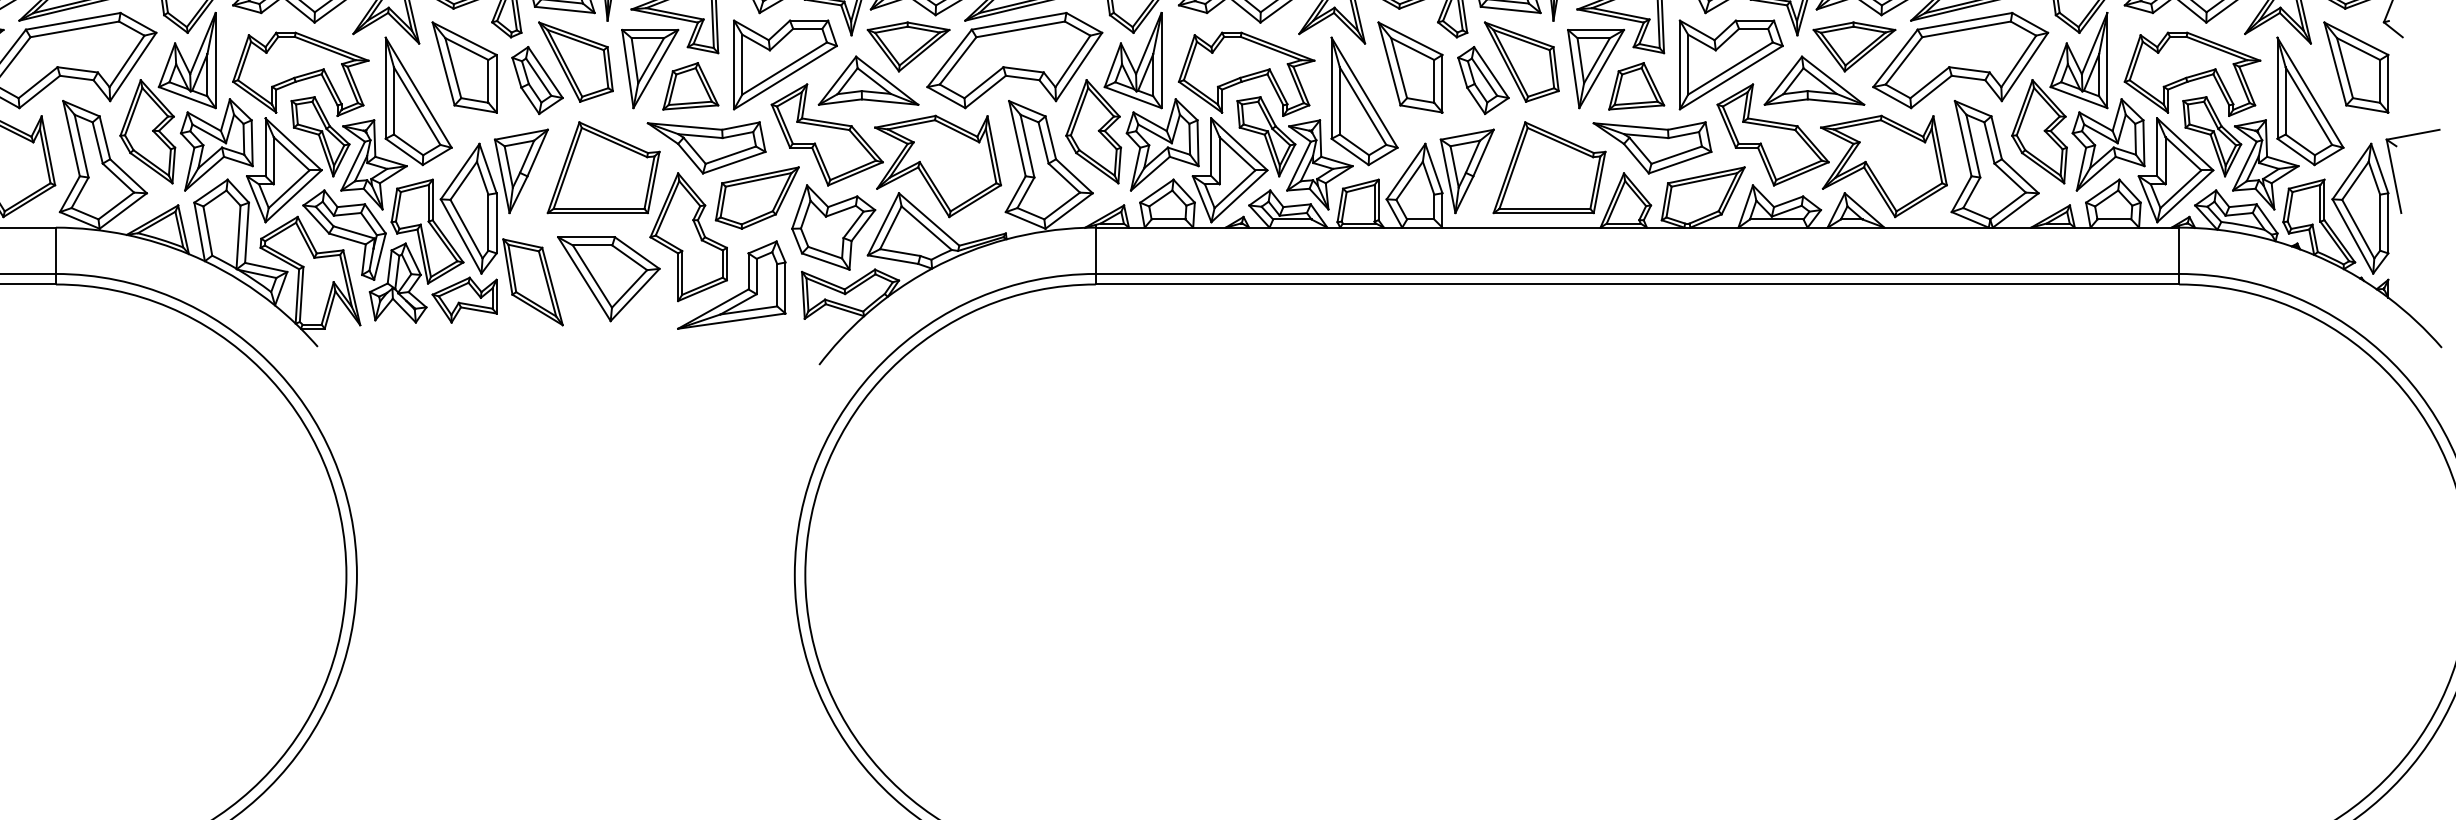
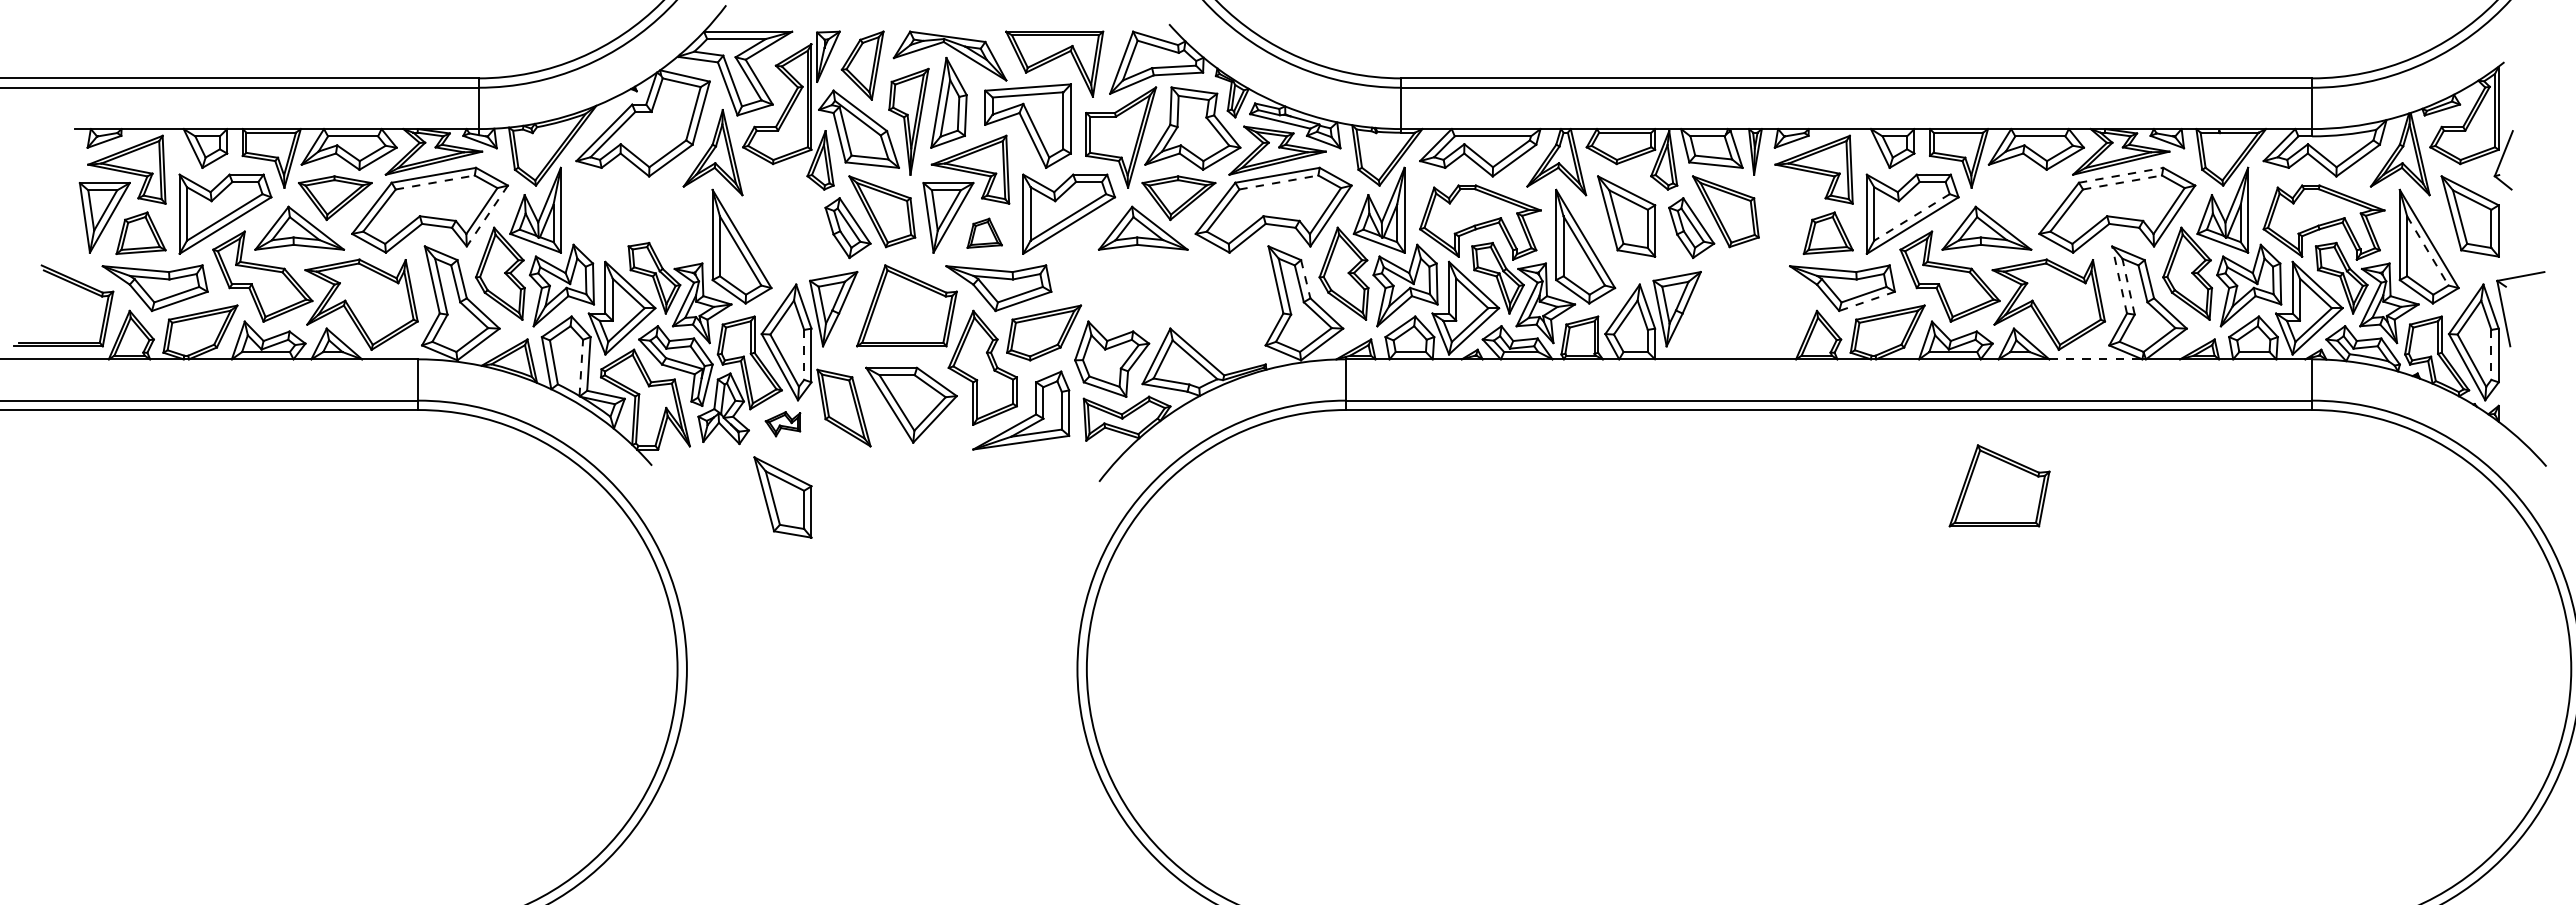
line: (1965, 21) -> (2121, 175), solid -> dashed
line: (75, 29) -> (435, 182), solid -> dashed
line: (1021, 29) -> (1279, 182), solid -> dashed
line: (1967, 29) -> (2123, 182), solid -> dashed
part: (1854, 47) -> (2022, 198), removed
line: (133, 67) -> (487, 216), solid -> dashed
part: (464, 67) -> (782, 497), moved
part: (1596, 68) -> (1792, 217), removed
line: (1729, 68) -> (1911, 217), solid -> dashed
part: (300, 74) -> (636, 222), removed
part: (690, 86) -> (984, 233), size x0.7
line: (2309, 106) -> (2428, 251), solid -> dashed
line: (1050, 138) -> (1305, 279), solid -> dashed
line: (1963, 138) -> (2119, 279), solid -> dashed
line: (1973, 145) -> (2128, 286), solid -> dashed
part: (878, 156) -> (1152, 295), removed
line: (1679, 162) -> (1866, 301), solid -> dashed
part: (1549, 167) -> (1999, 485), moved
line: (488, 222) -> (804, 354), solid -> dashed
line: (2380, 222) -> (2491, 354), solid -> dashed
line: (1936, 227) -> (2095, 359), solid -> dashed
line: (238, 236) -> (581, 367), solid -> dashed
part: (464, 300) -> (782, 424), size x0.6

